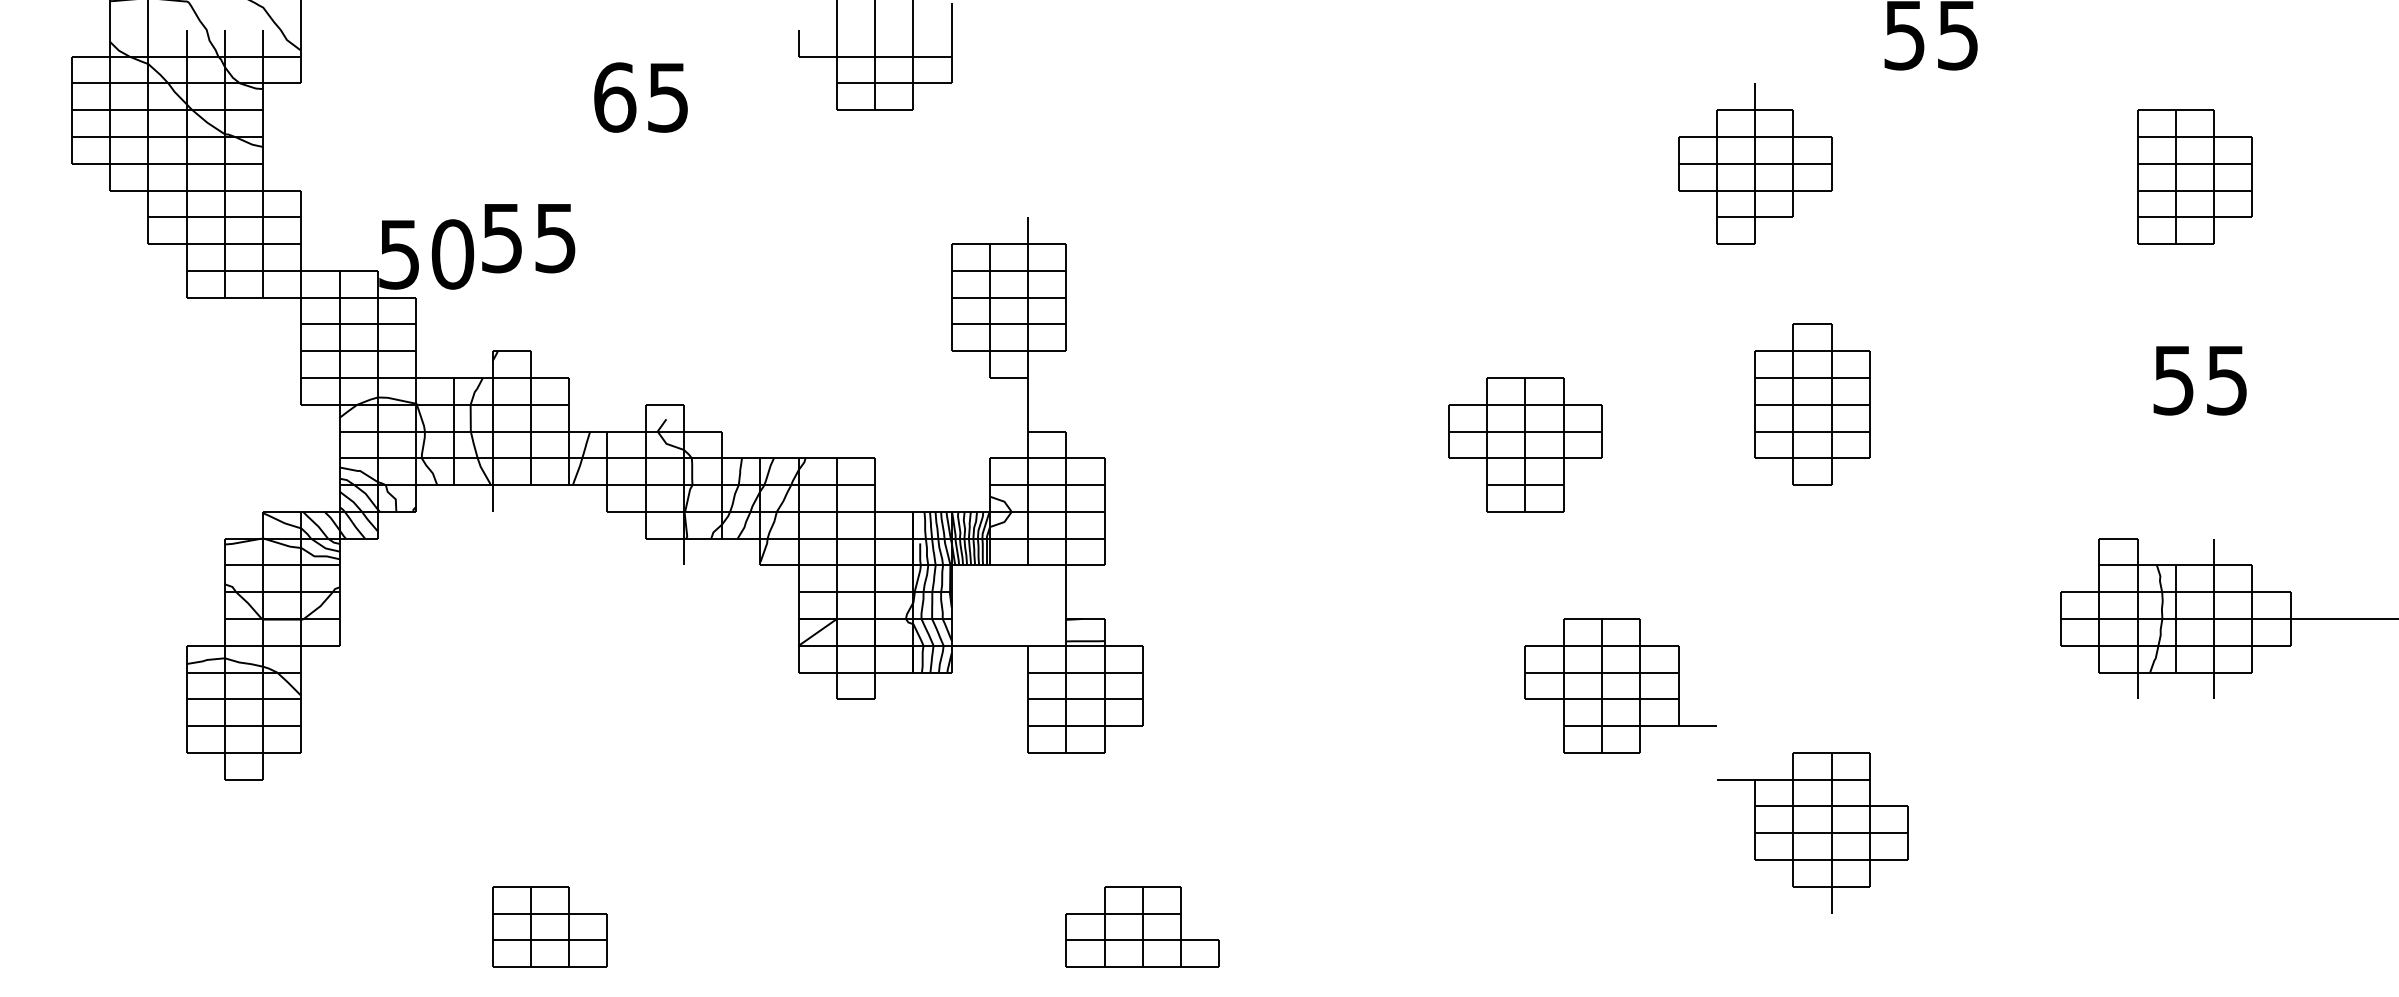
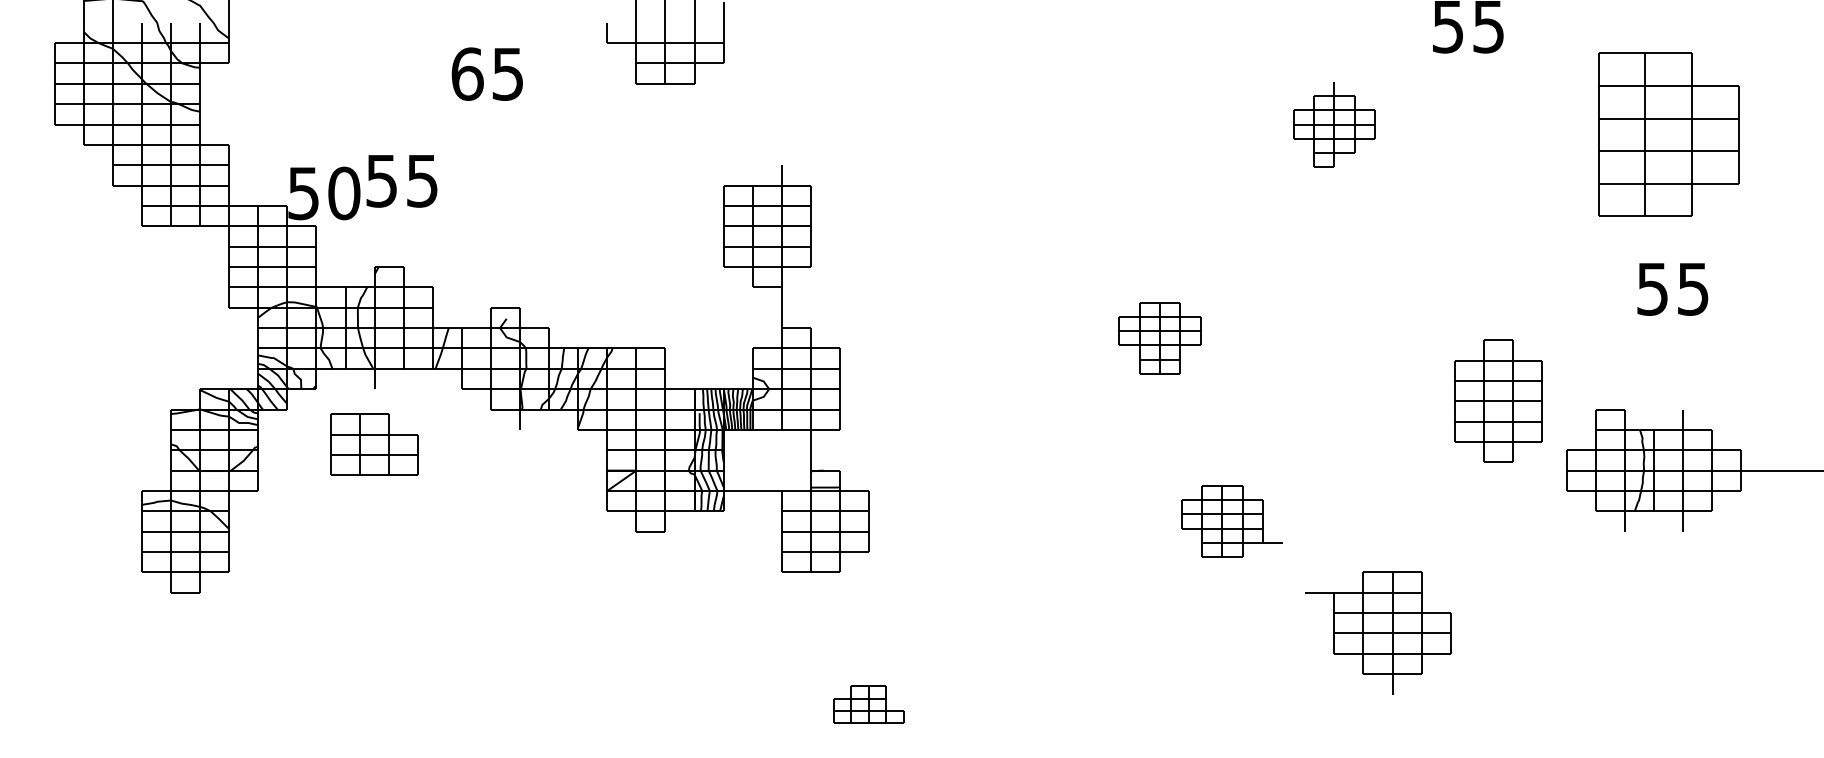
part: (1755, 163) -> (1334, 124), size x0.7
part: (2194, 176) -> (1668, 134), size x1.6
part: (1812, 404) -> (1498, 401), moved
part: (1525, 444) -> (1159, 337), size x0.7
part: (1620, 685) -> (1232, 521), size x0.7
part: (549, 926) -> (373, 444), moved
part: (1142, 926) -> (868, 704), size x0.6

